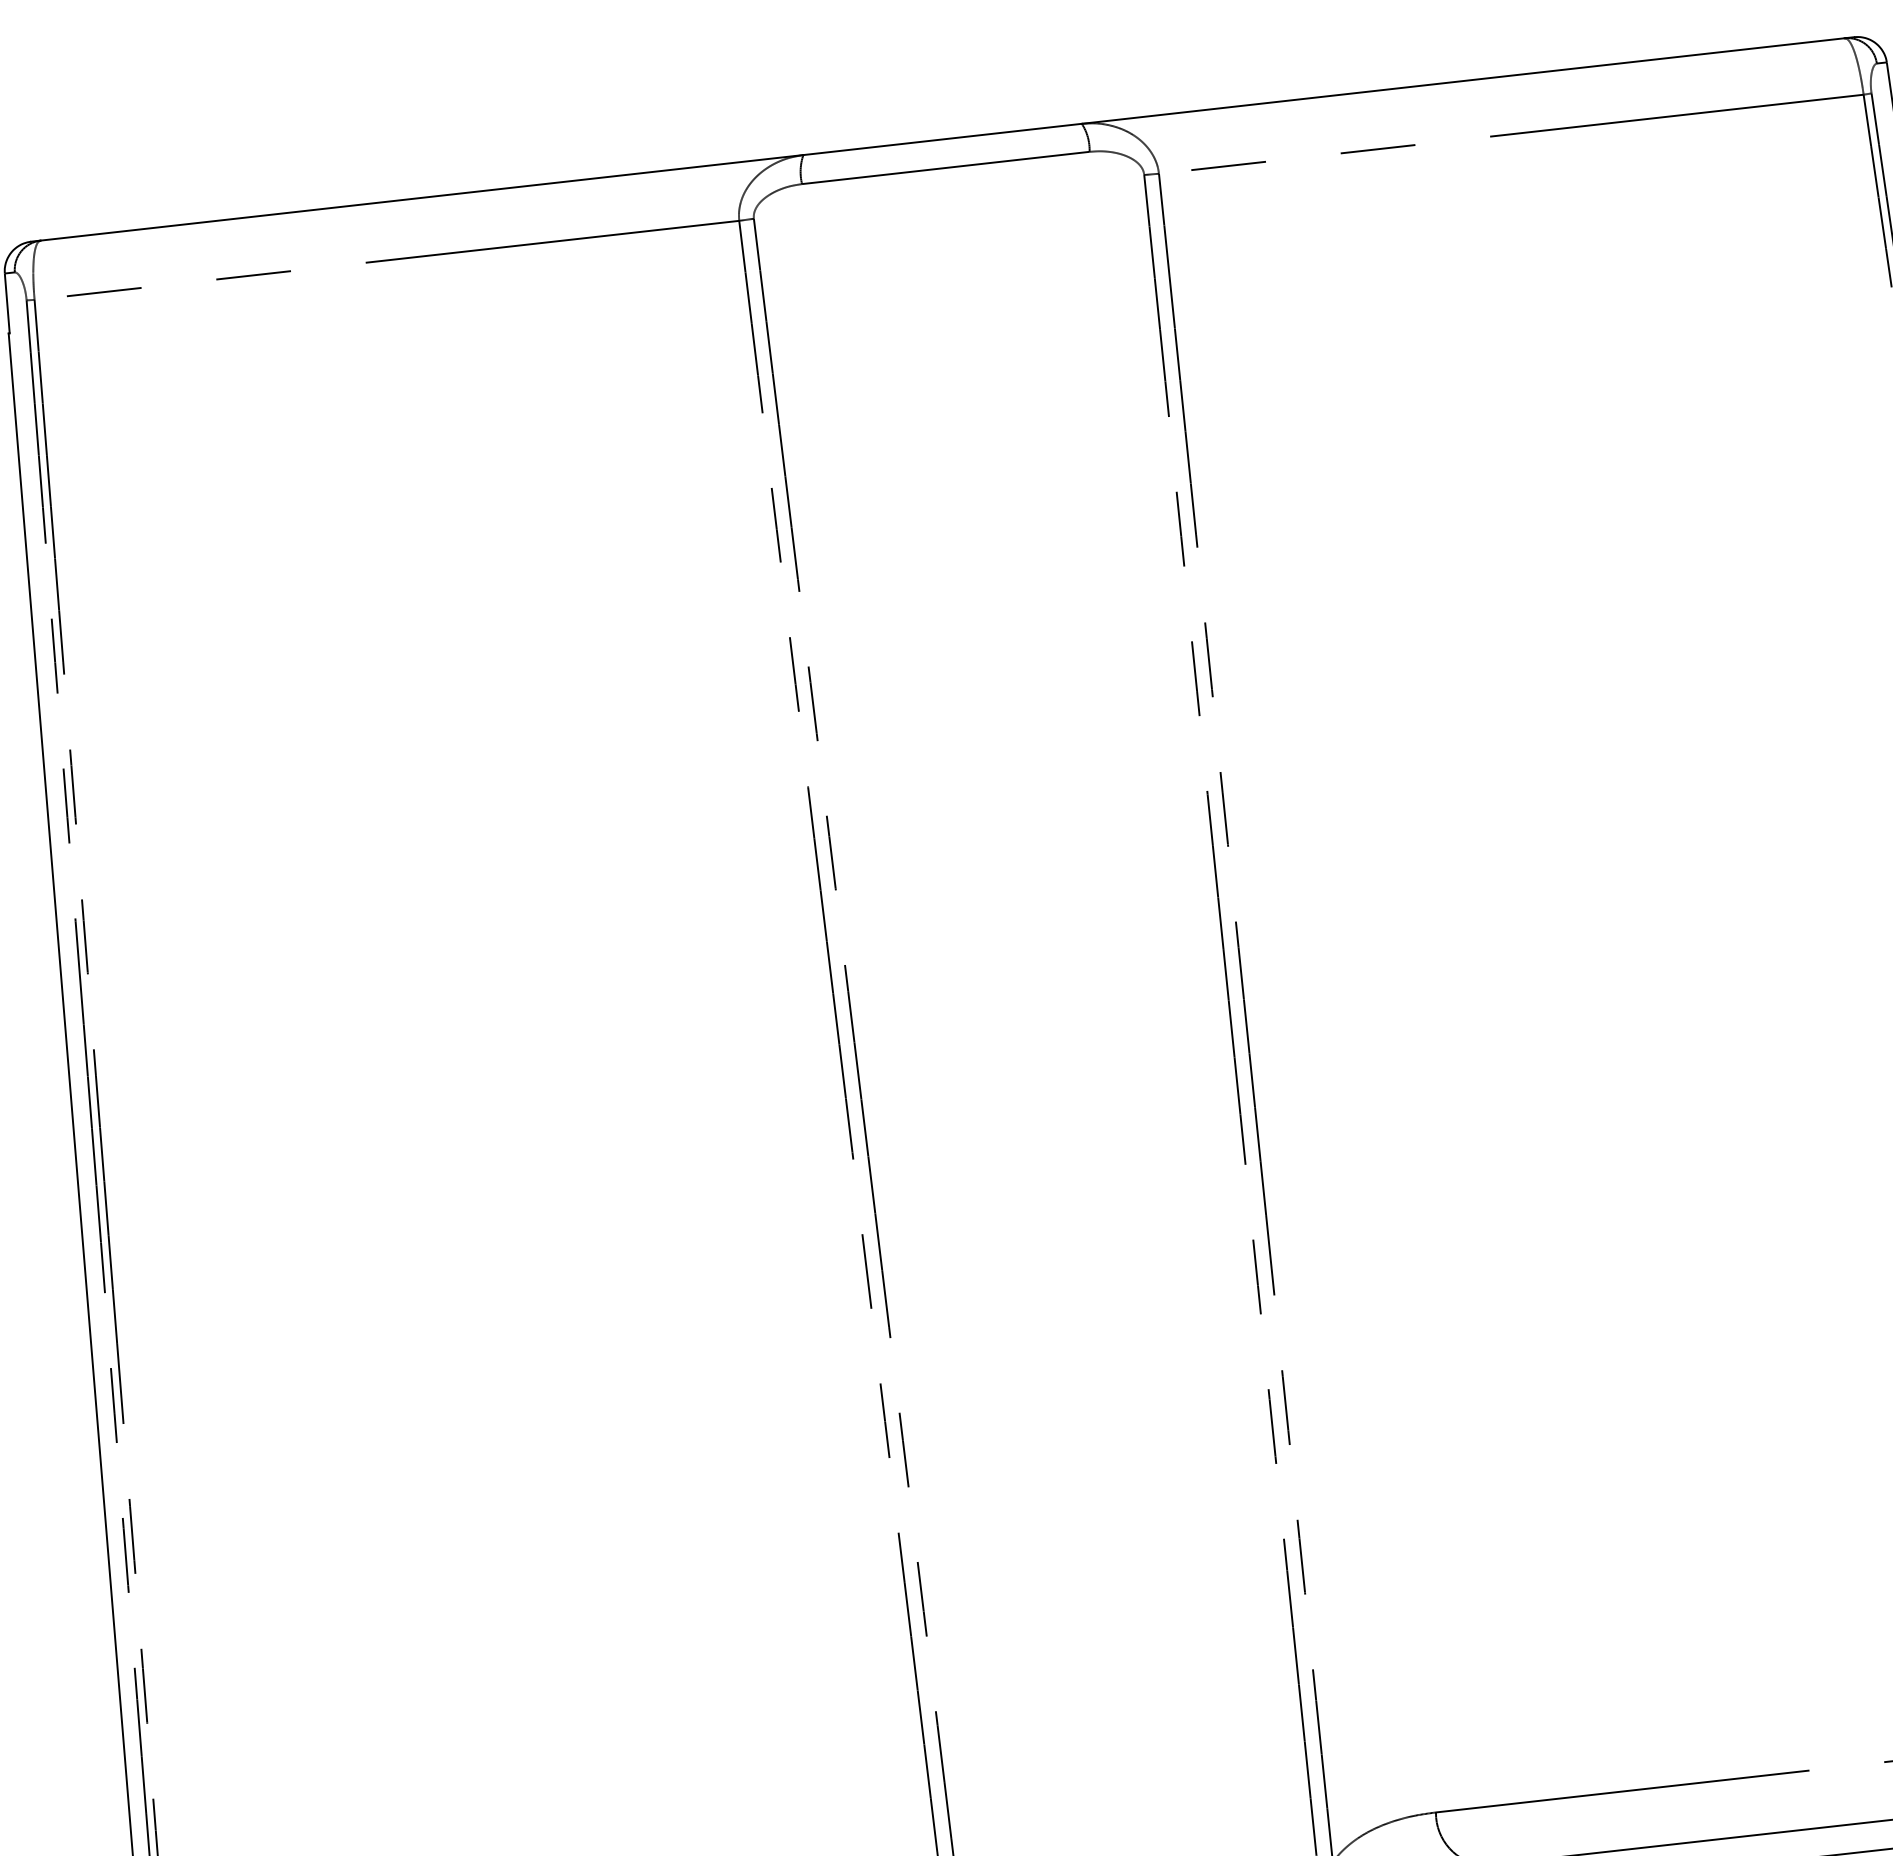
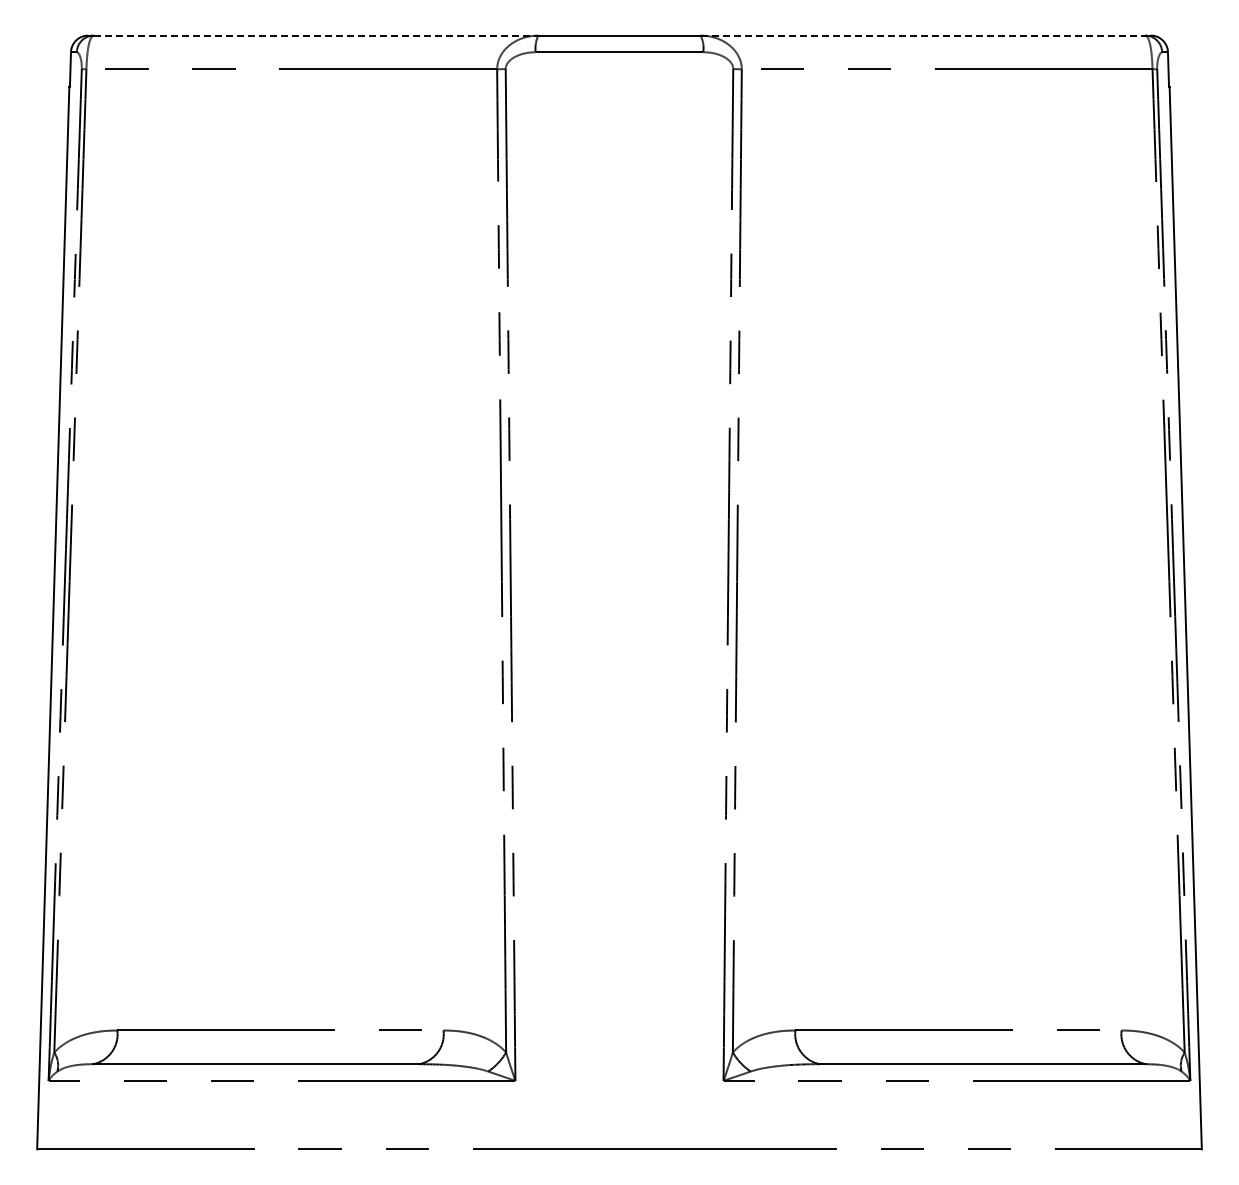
line: (1464, 80) -> (923, 35), solid -> dashed
line: (422, 197) -> (316, 35), solid -> dashed

